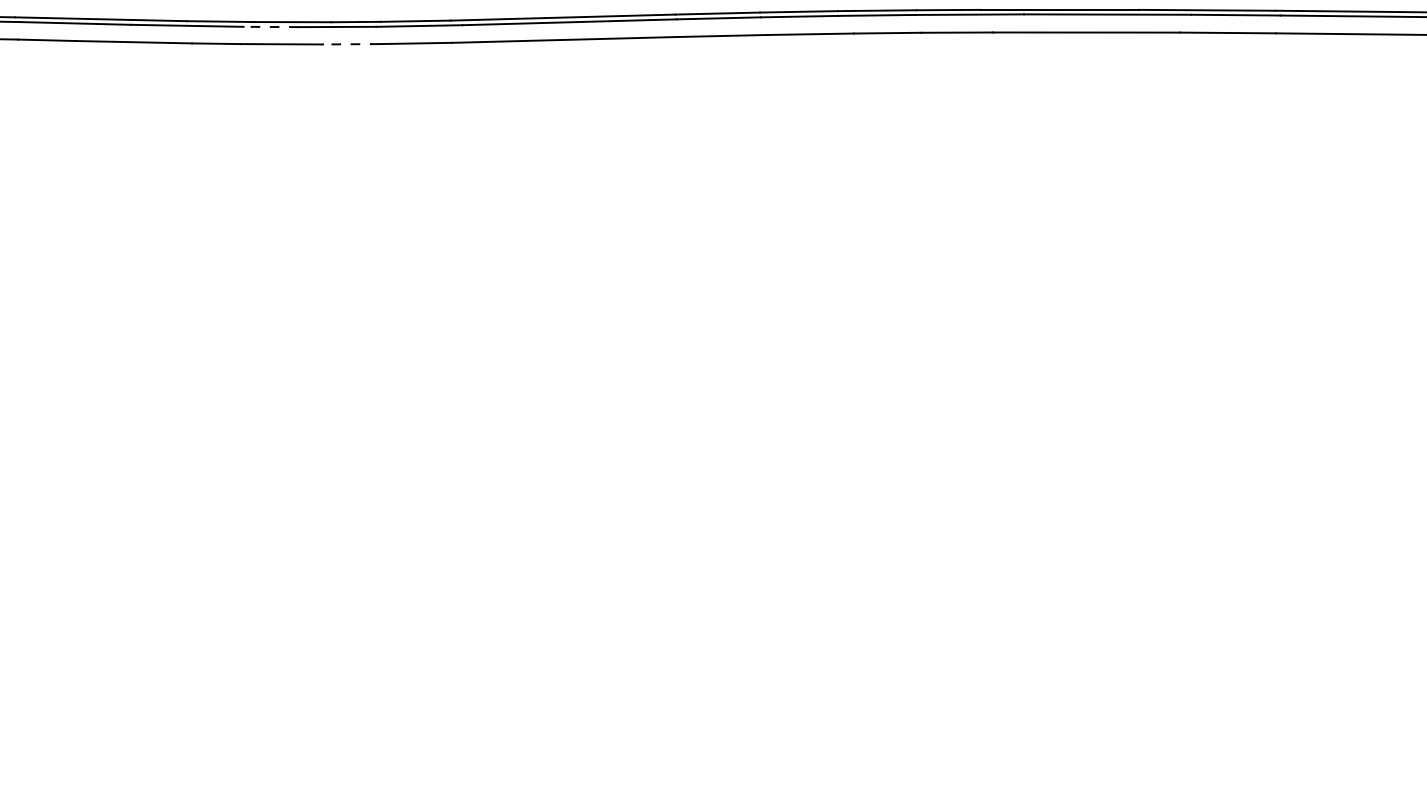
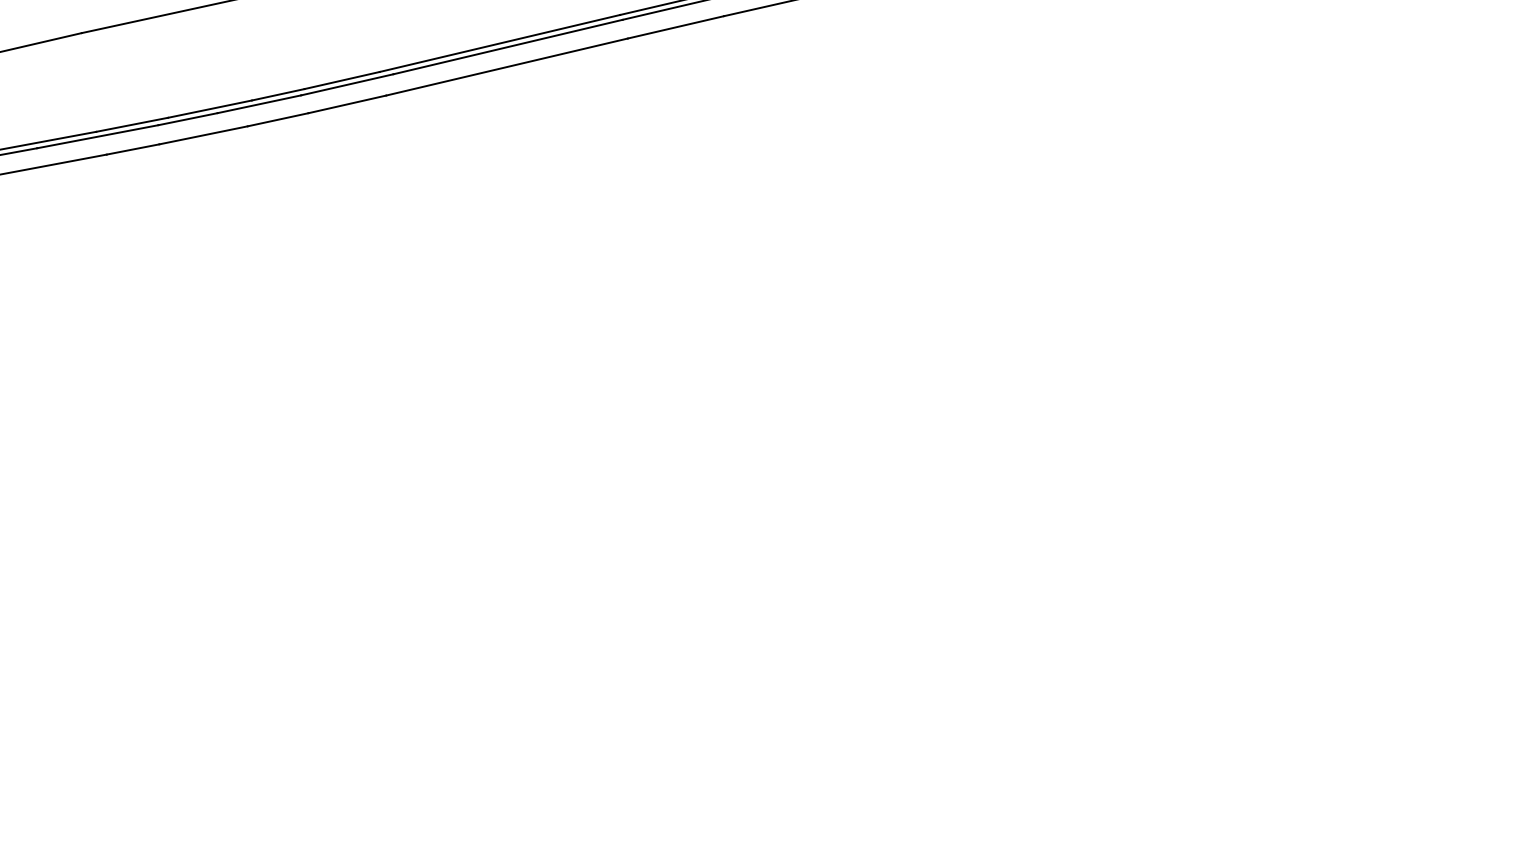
line: (270, 26) -> (187, 118), dashed -> solid
line: (350, 44) -> (277, 120), dashed -> solid

